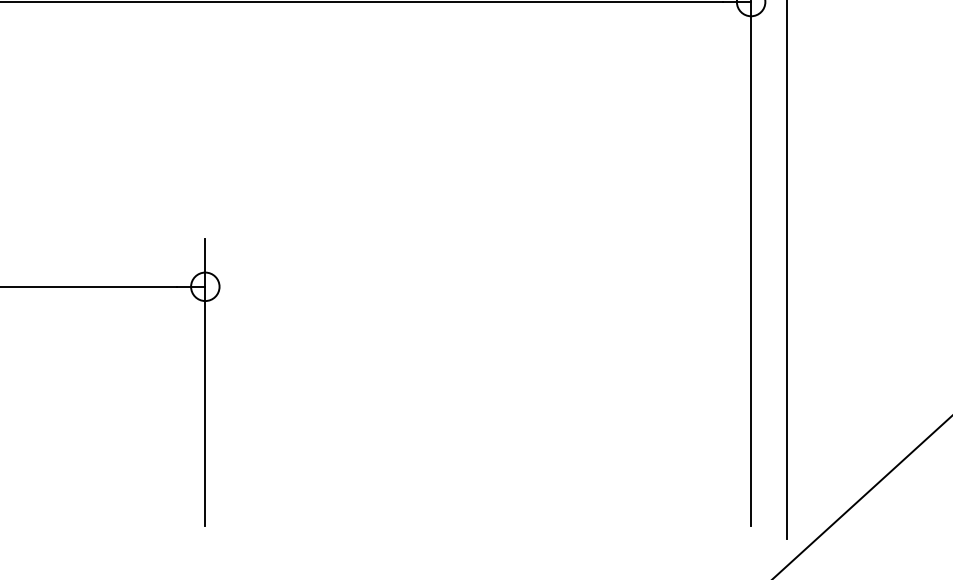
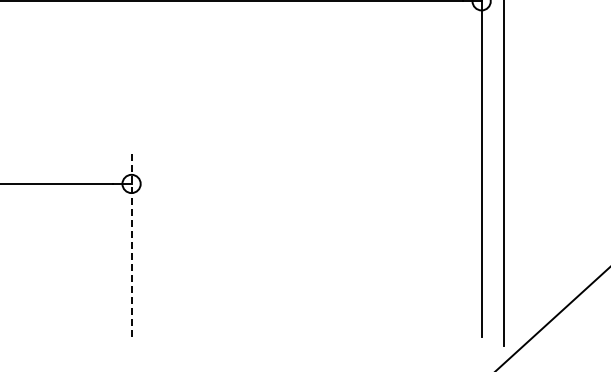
line: (205, 382) -> (131, 245), solid -> dashed

